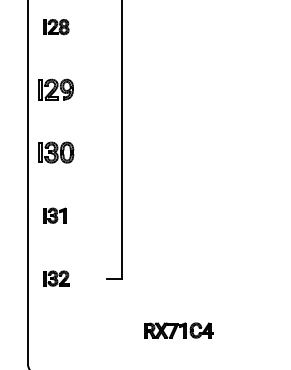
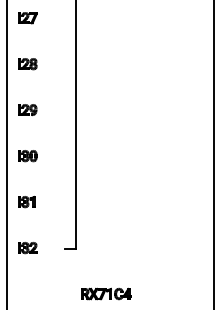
part: (55, 90) -> (27, 110), size x0.71
part: (55, 153) -> (27, 156), size x0.71
part: (179, 329) -> (106, 293), moved

